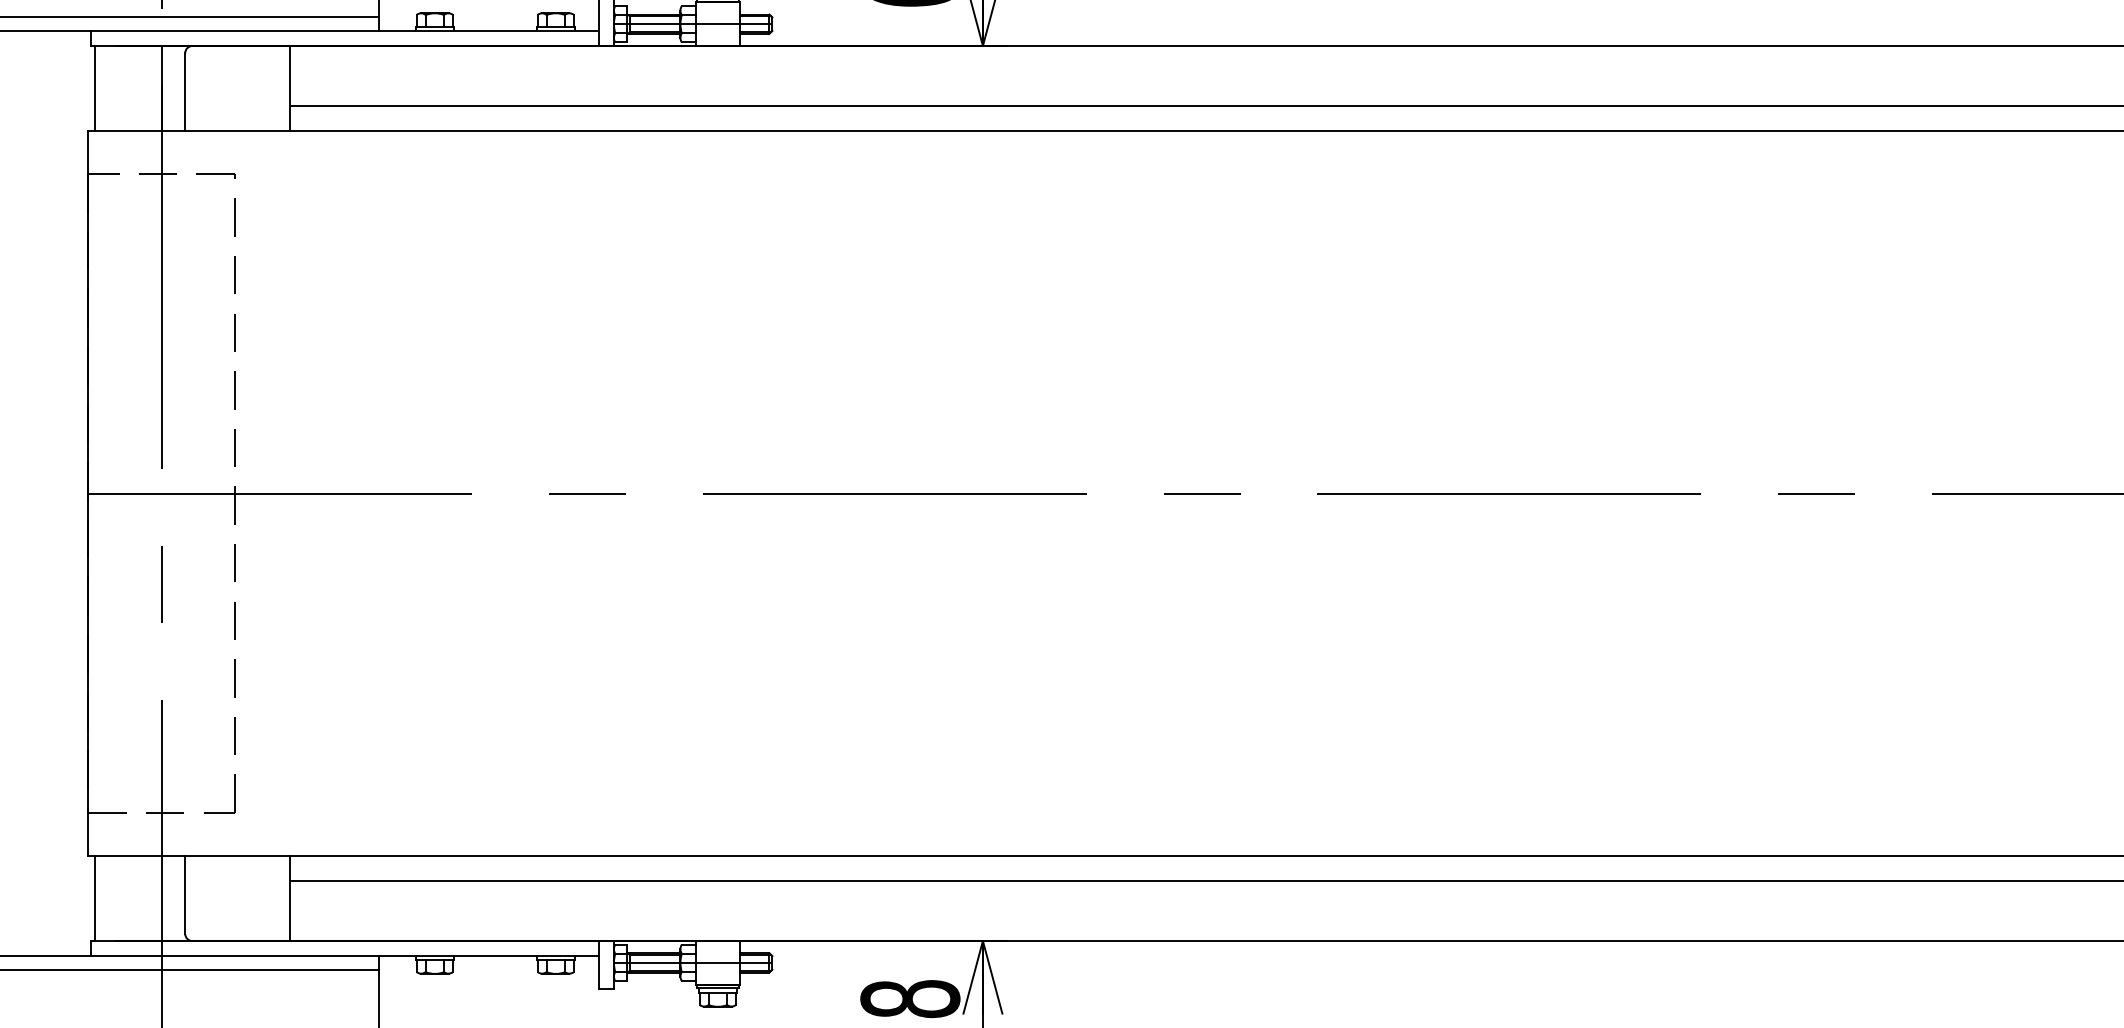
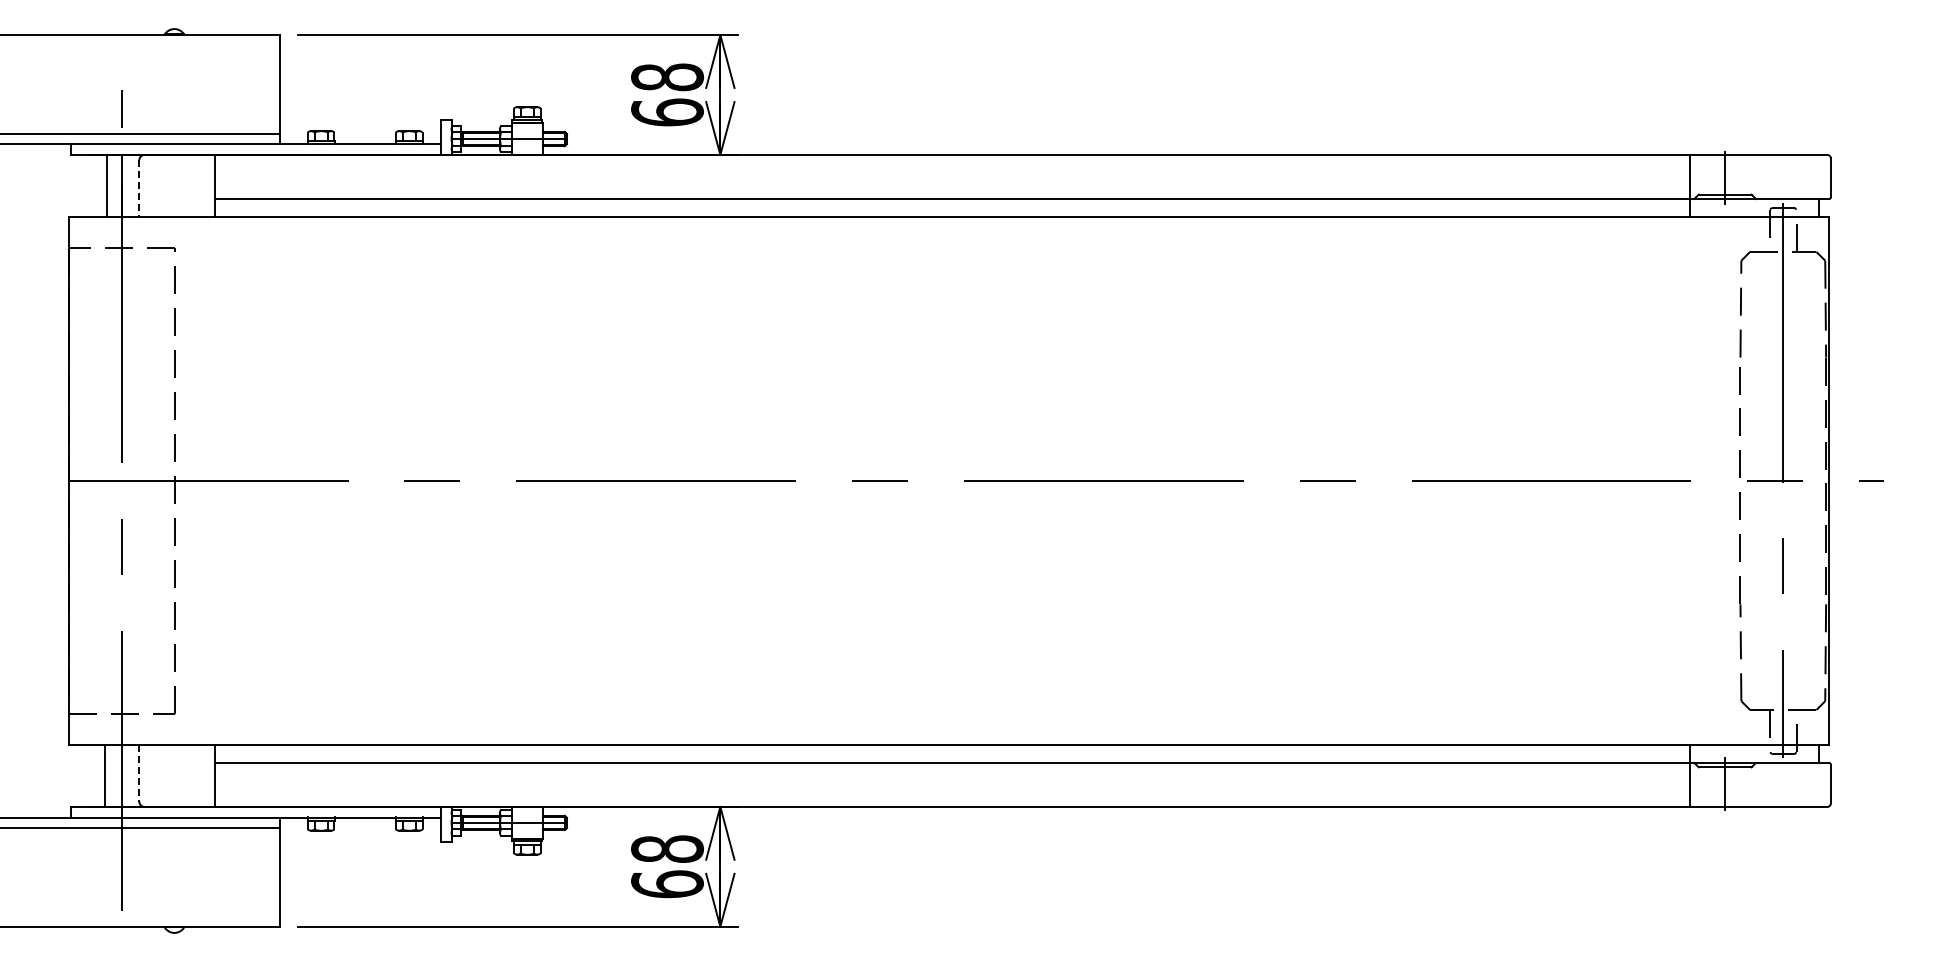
line: (94, 87) -> (106, 185), moved
line: (185, 92) -> (139, 188), solid -> dashed
line: (185, 895) -> (139, 773), solid -> dashed
line: (94, 897) -> (104, 775), moved

